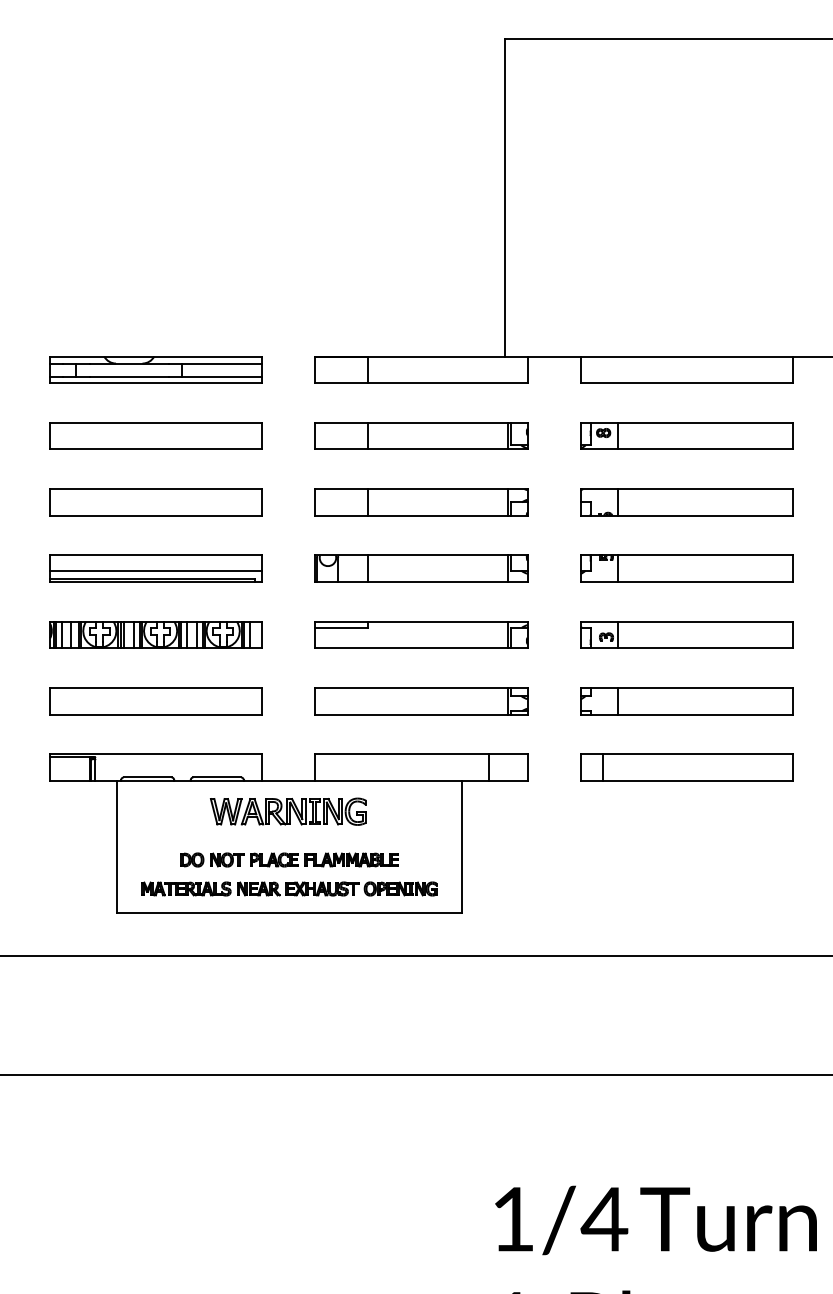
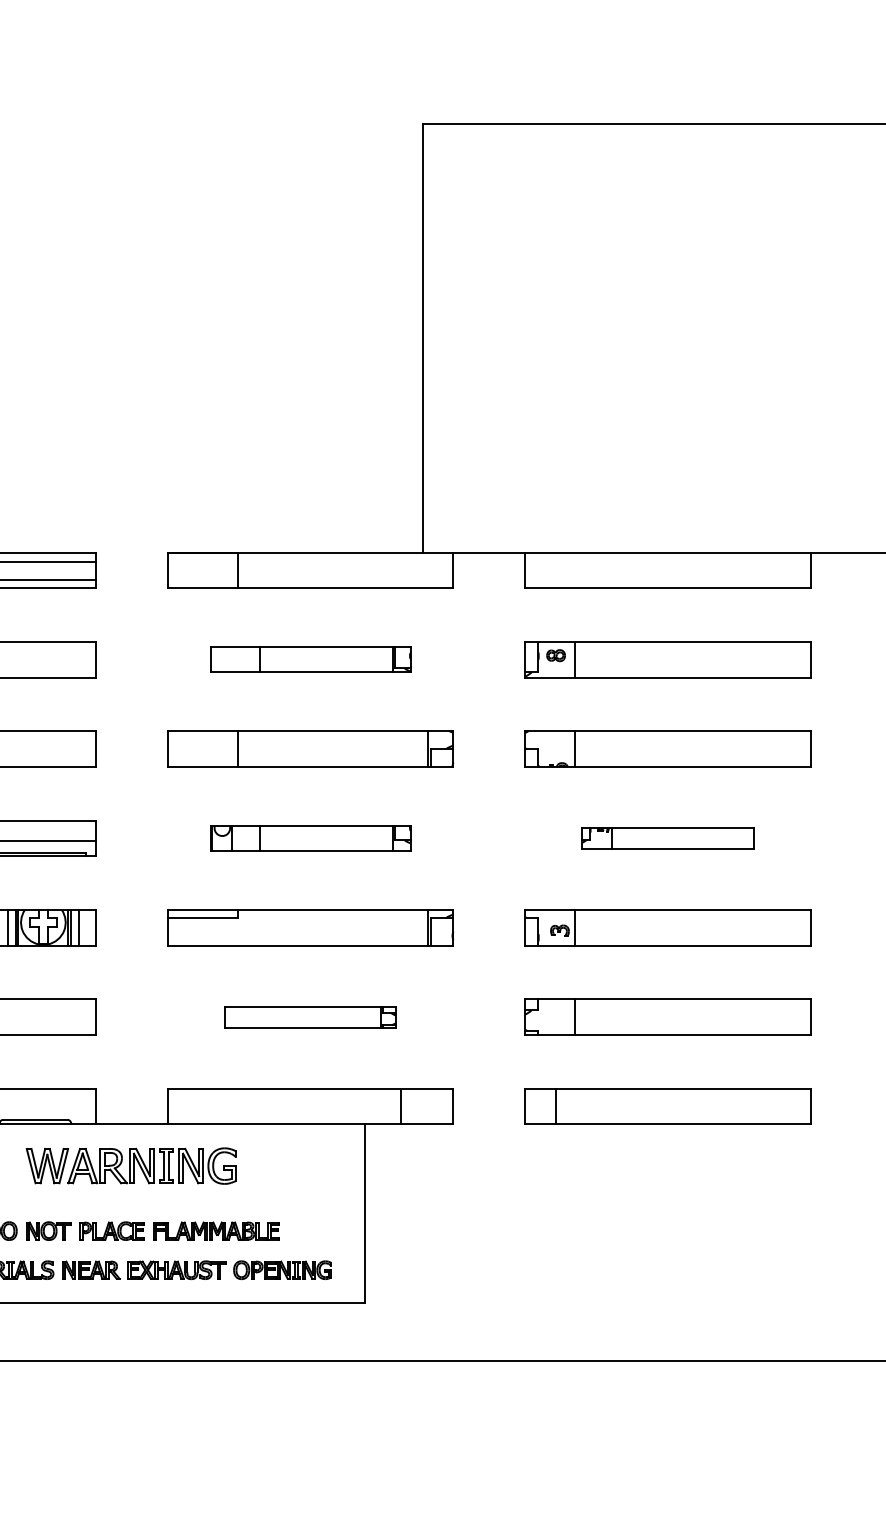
part: (421, 435) -> (310, 658), size x0.7
part: (421, 568) -> (310, 838), size x0.7
part: (686, 568) -> (667, 838), size x0.6
part: (421, 701) -> (310, 1017), size x0.6

